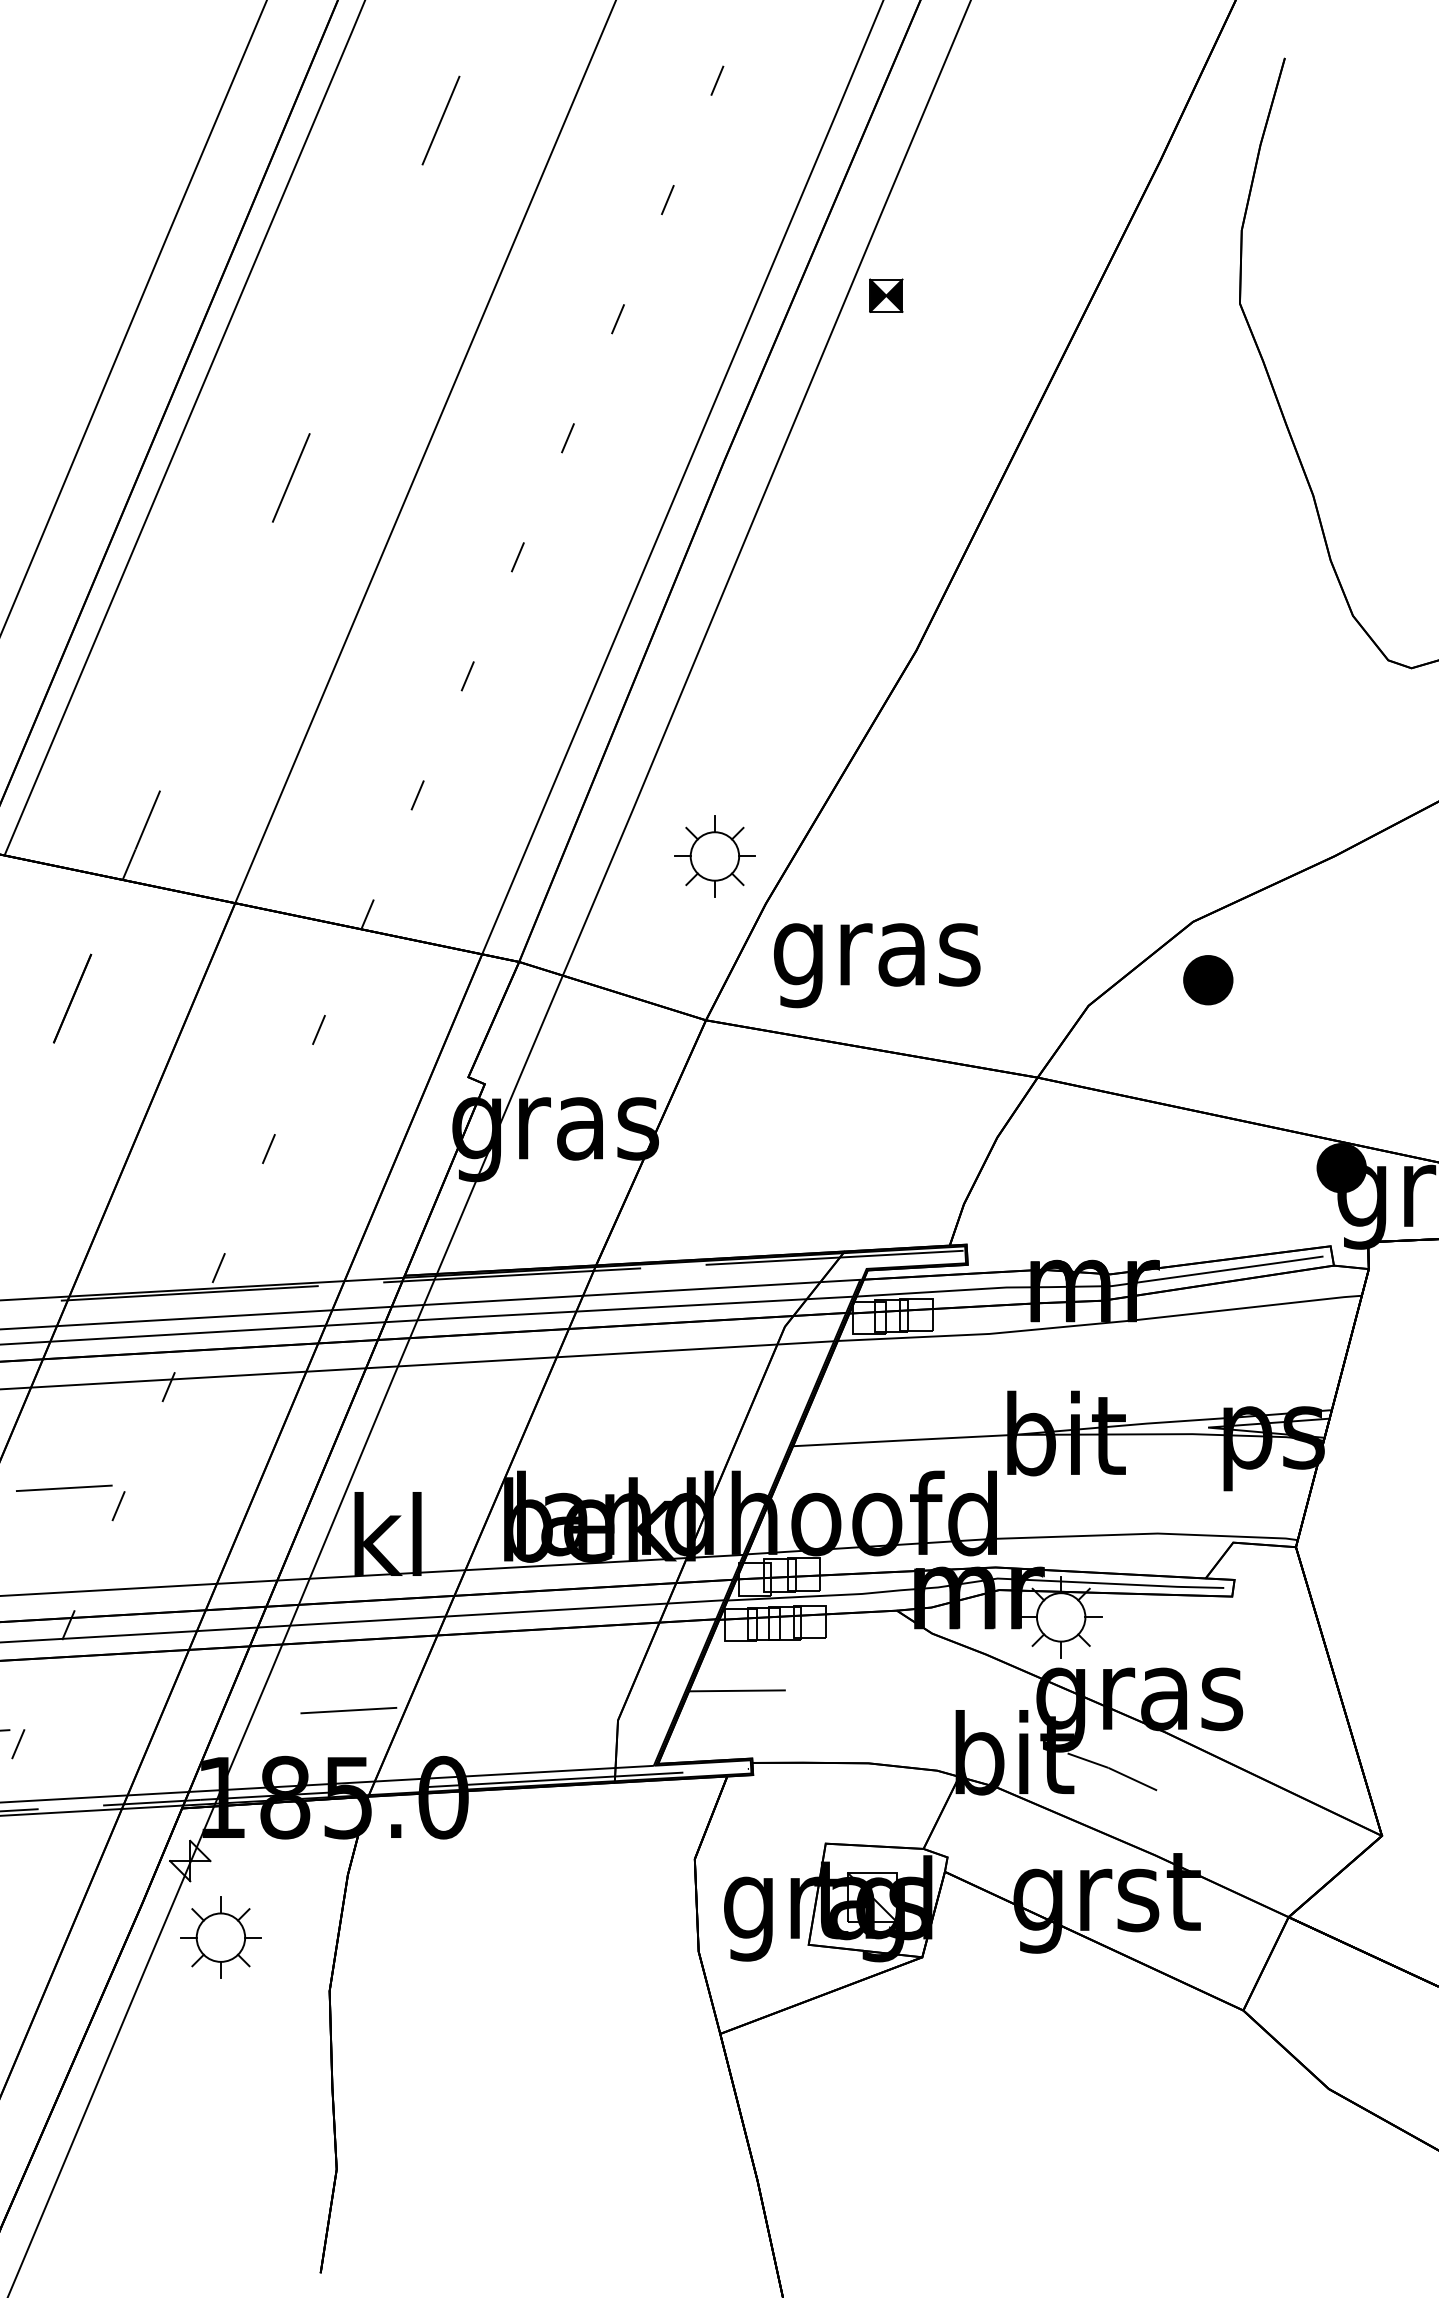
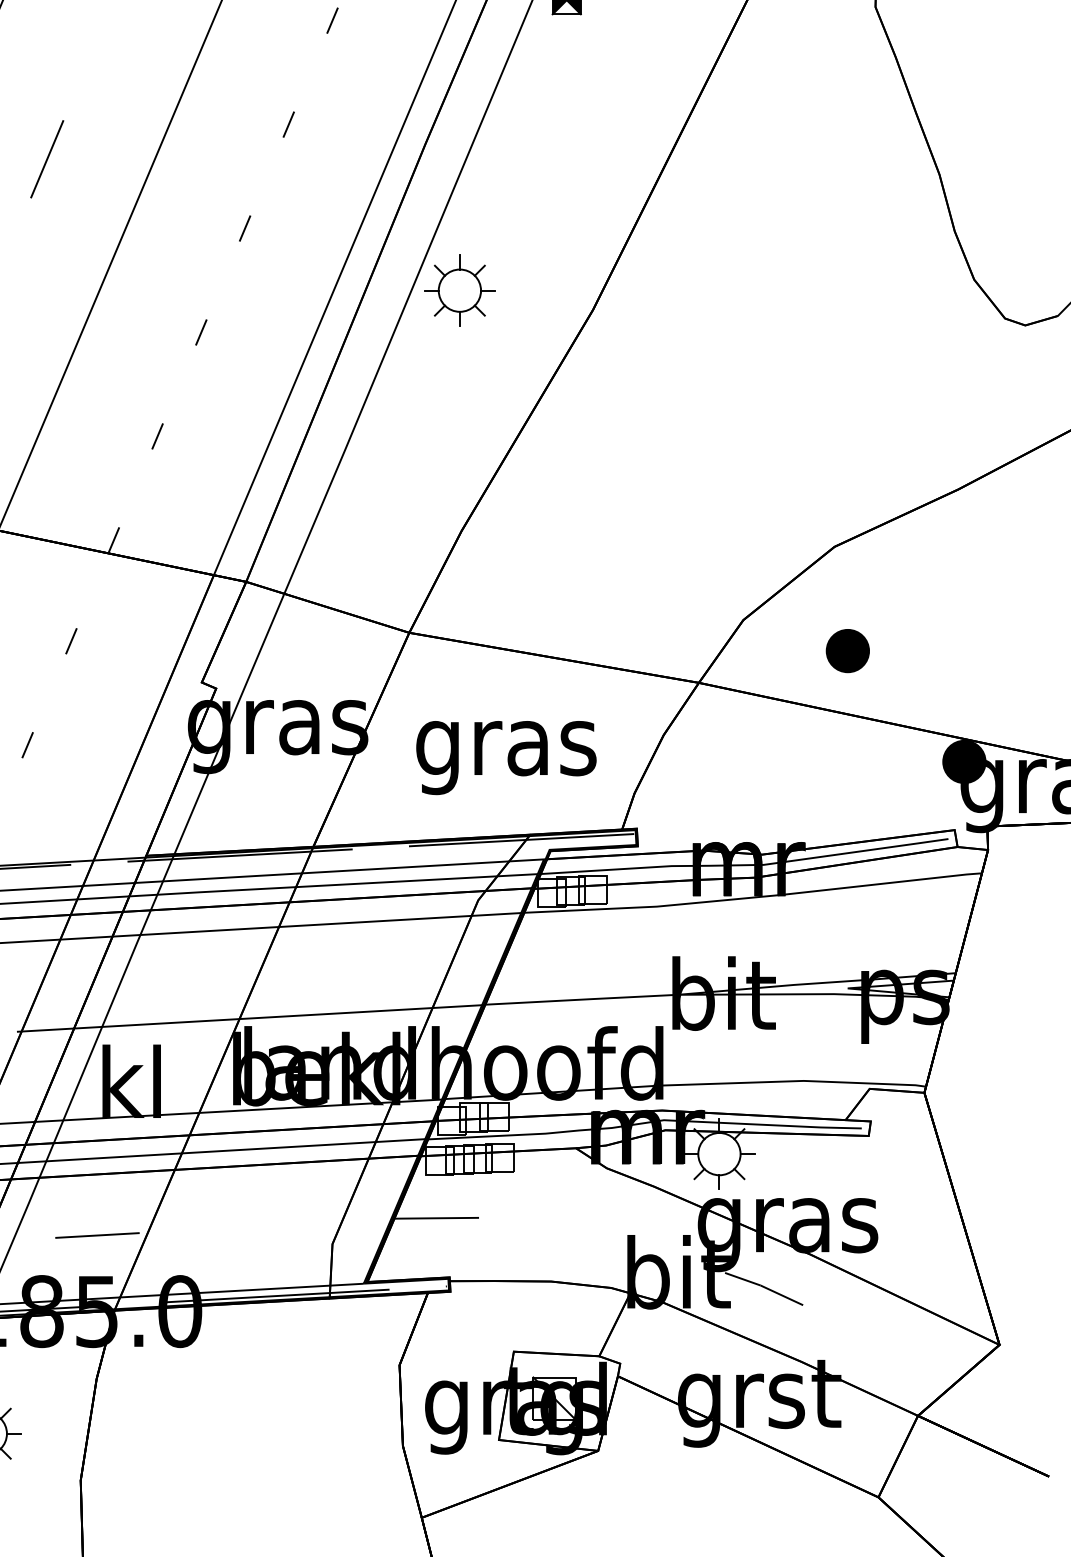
part: (714, 856) -> (459, 290), moved
text: (877, 965) -> (506, 757), moved
part: (1208, 980) -> (848, 651), moved
line: (523, 1461) -> (249, 1018), added

